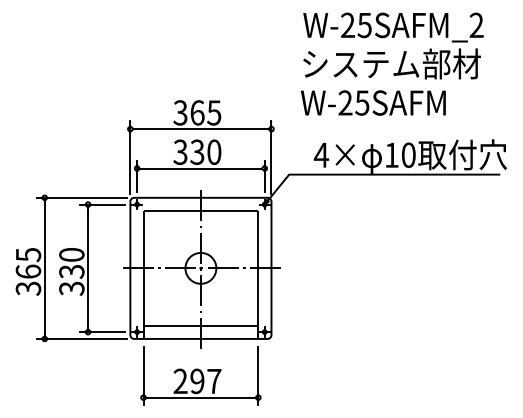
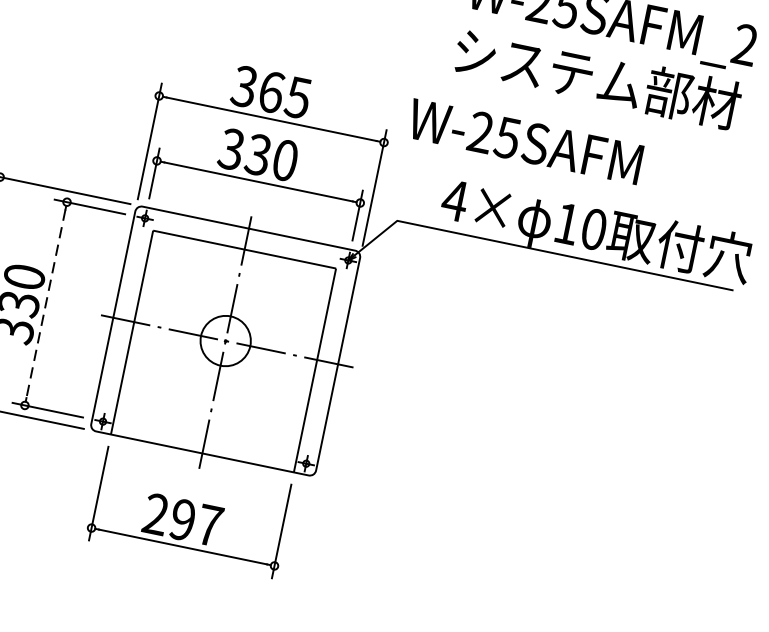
text: (373, 102) -> (525, 140), moved
line: (88, 268) -> (46, 304), solid -> dashed
line: (200, 326) -> (205, 433), removed

